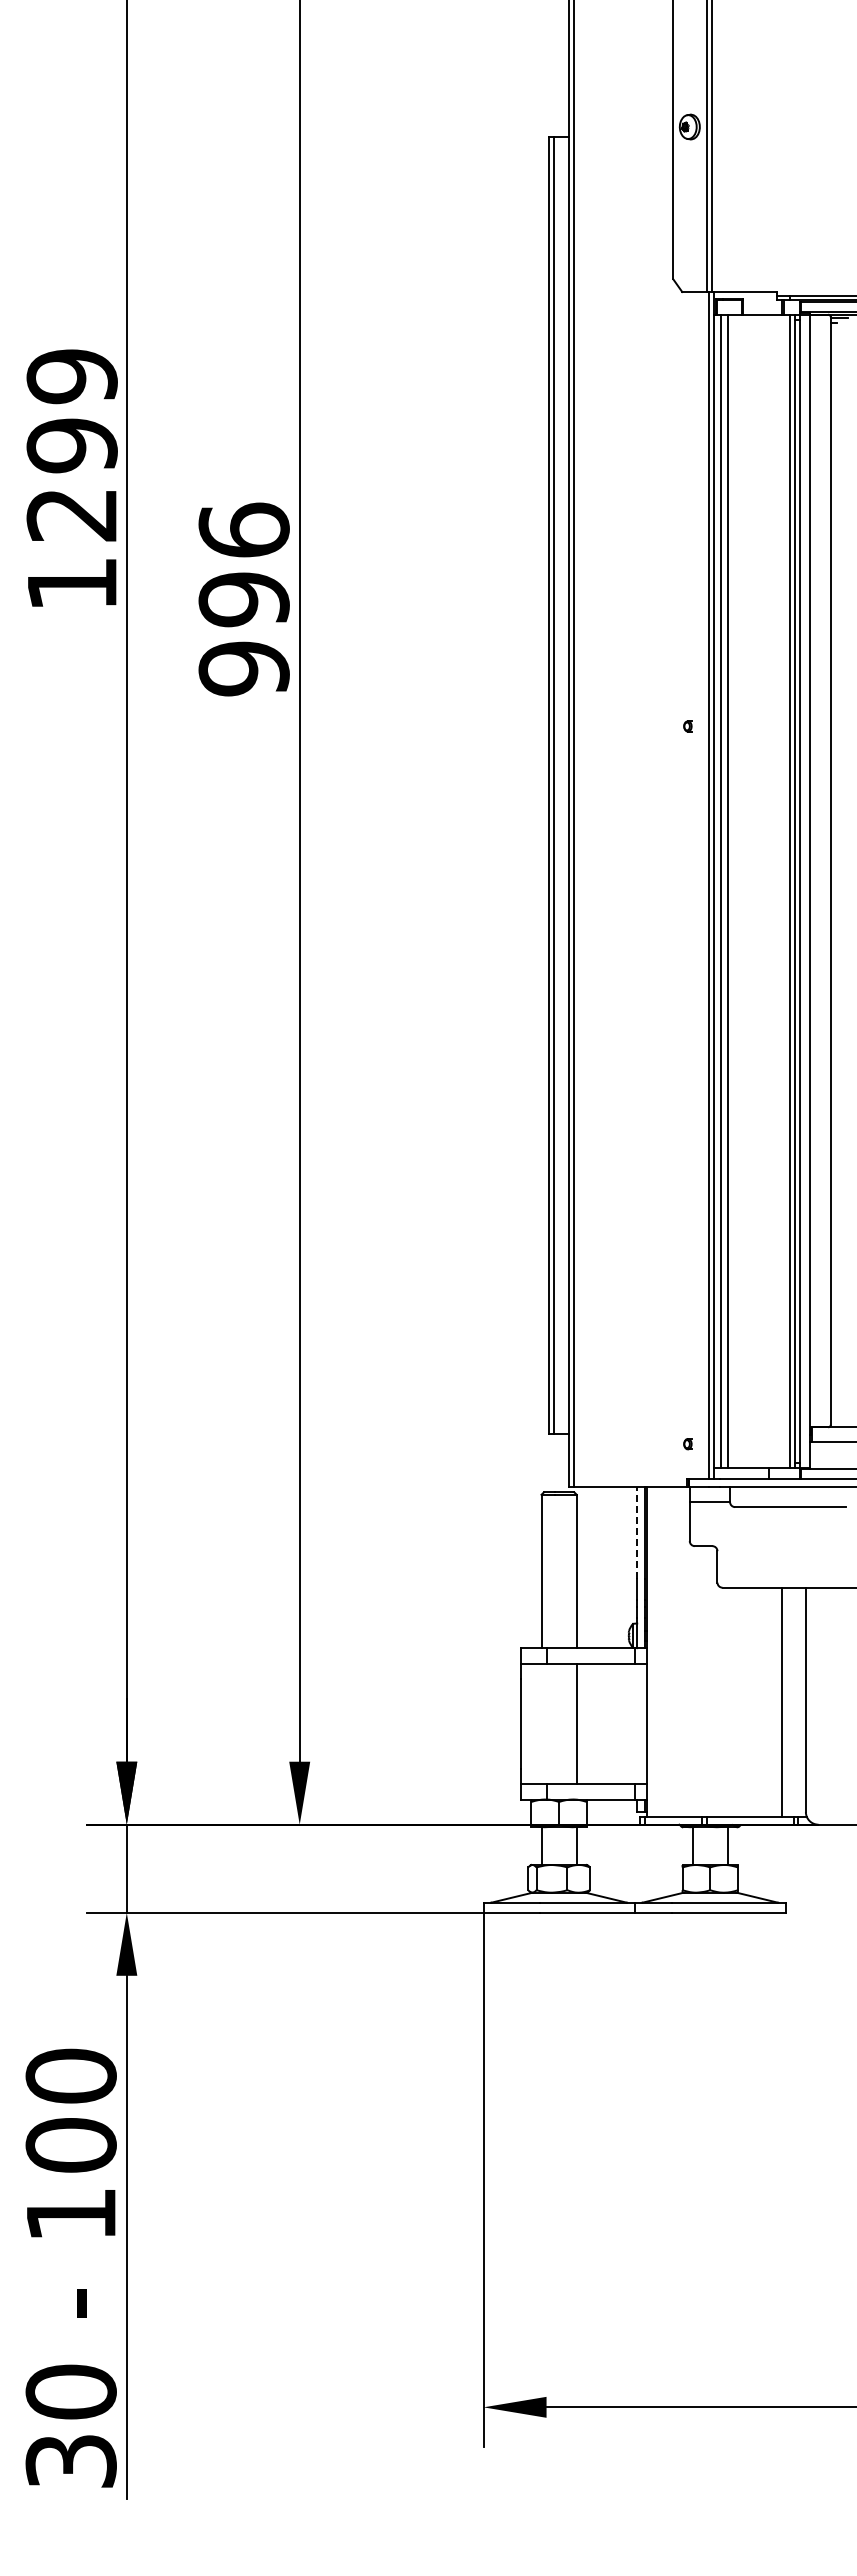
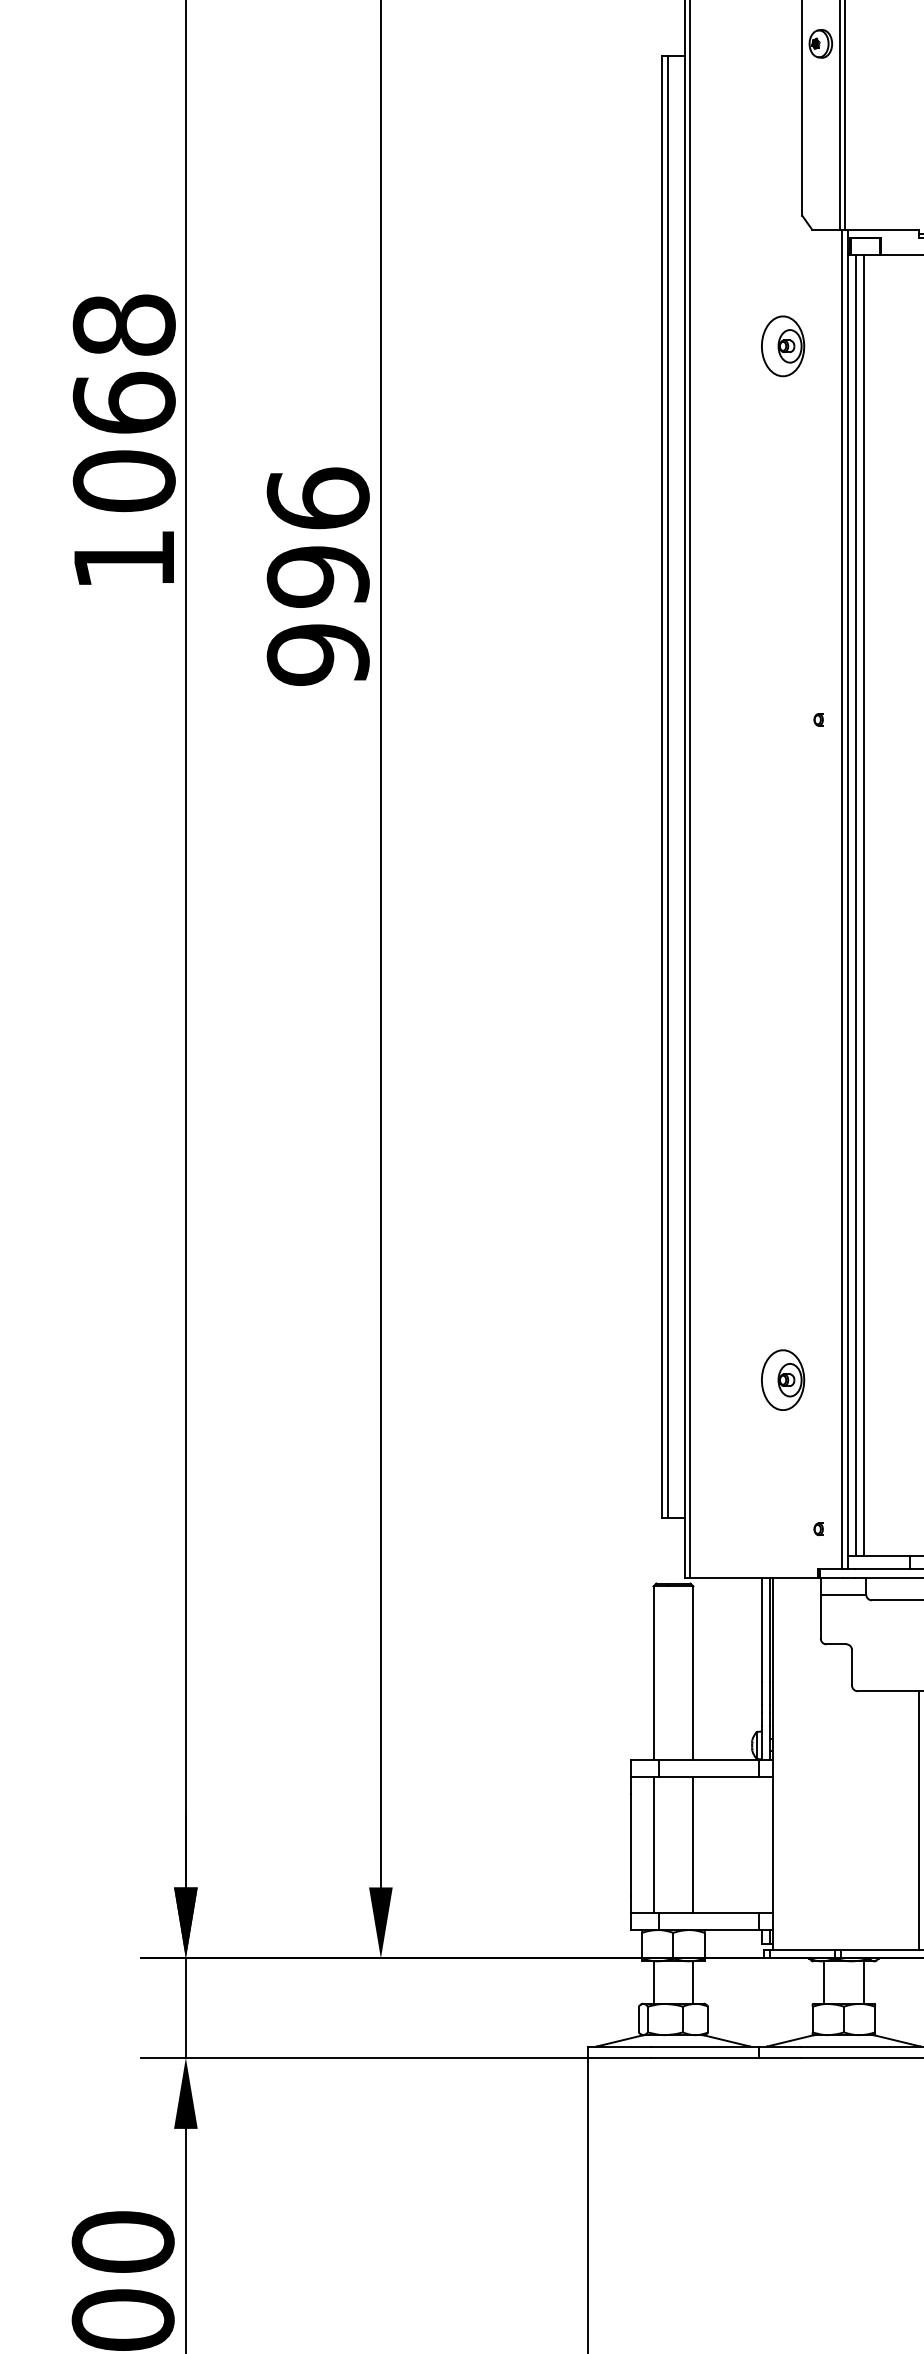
part: (655, 394) -> (782, 345), added
text: (71, 445) -> (123, 403), 1299 -> 1068
part: (655, 1311) -> (782, 1379), added
line: (637, 1532) -> (761, 1628), dashed -> solid
line: (776, 1702) -> (918, 1820), added
line: (541, 1723) -> (653, 1844), added

